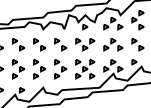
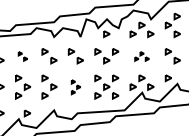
part: (18, 44) -> (22, 56), size x0.6
part: (113, 44) -> (142, 56), size x0.6
part: (60, 69) -> (75, 87), size x0.6

